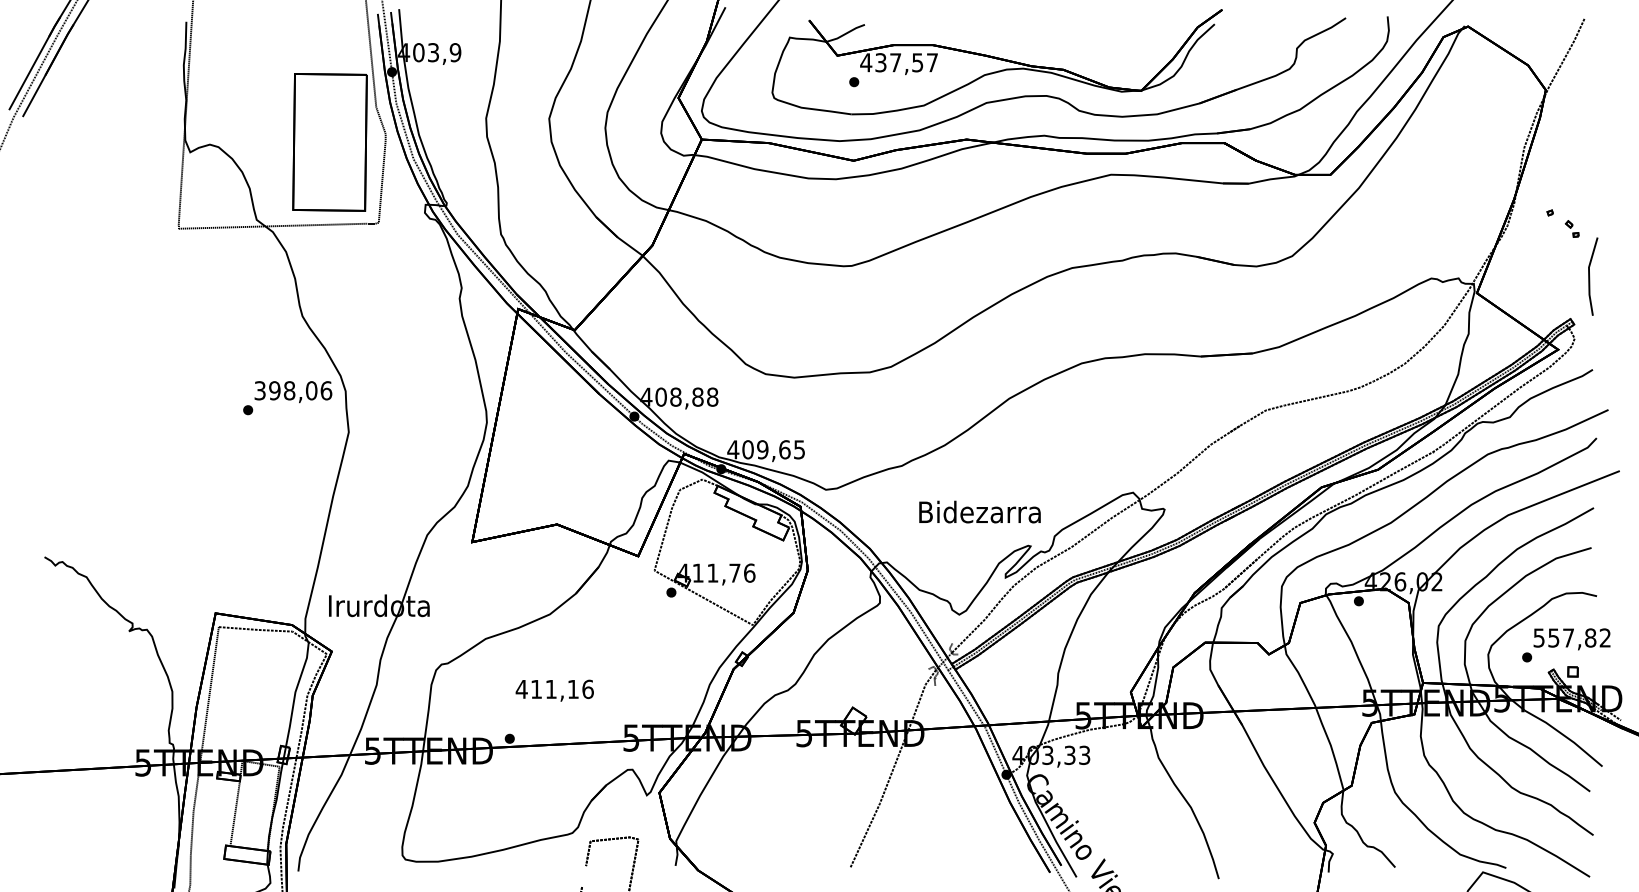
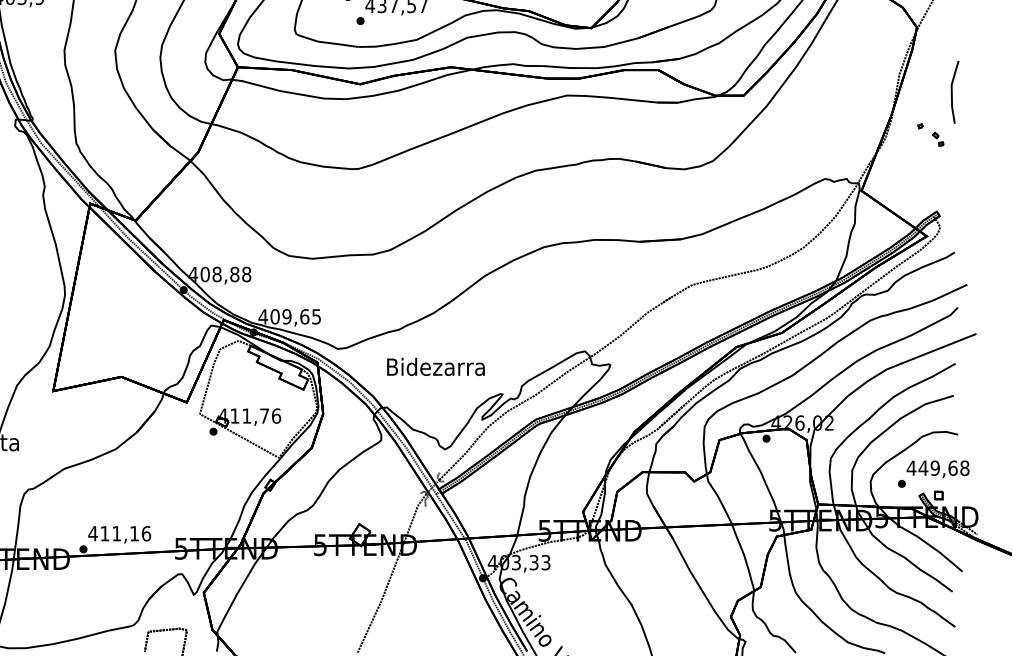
line: (1590, 276) -> (952, 92), moved
text: (979, 511) -> (435, 366), moved
text: (1572, 637) -> (938, 467), 557,82 -> 449,68
text: (554, 690) -> (119, 534), moved

